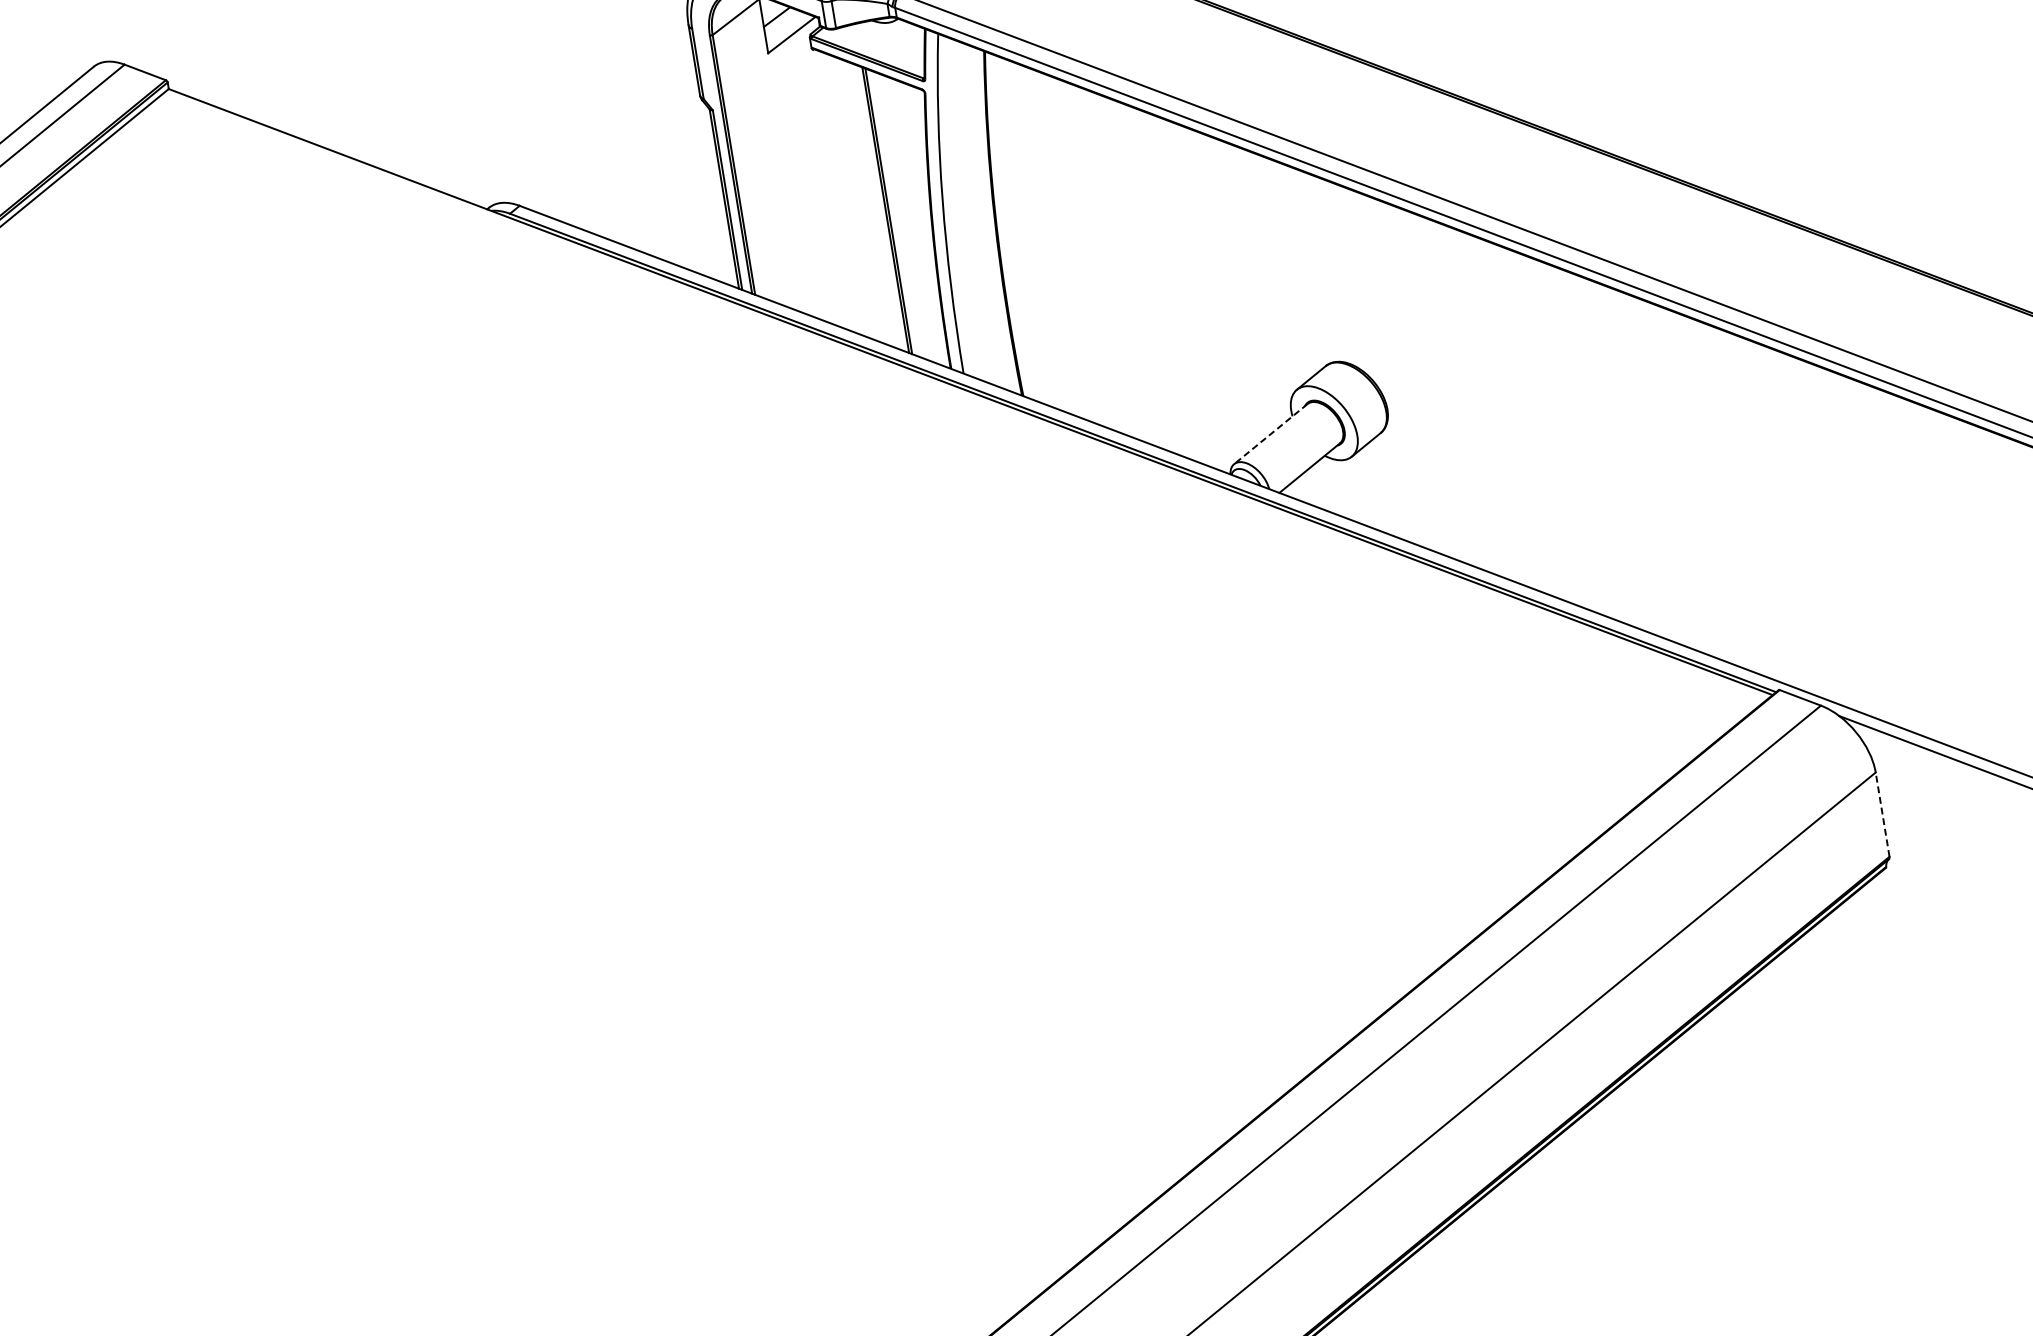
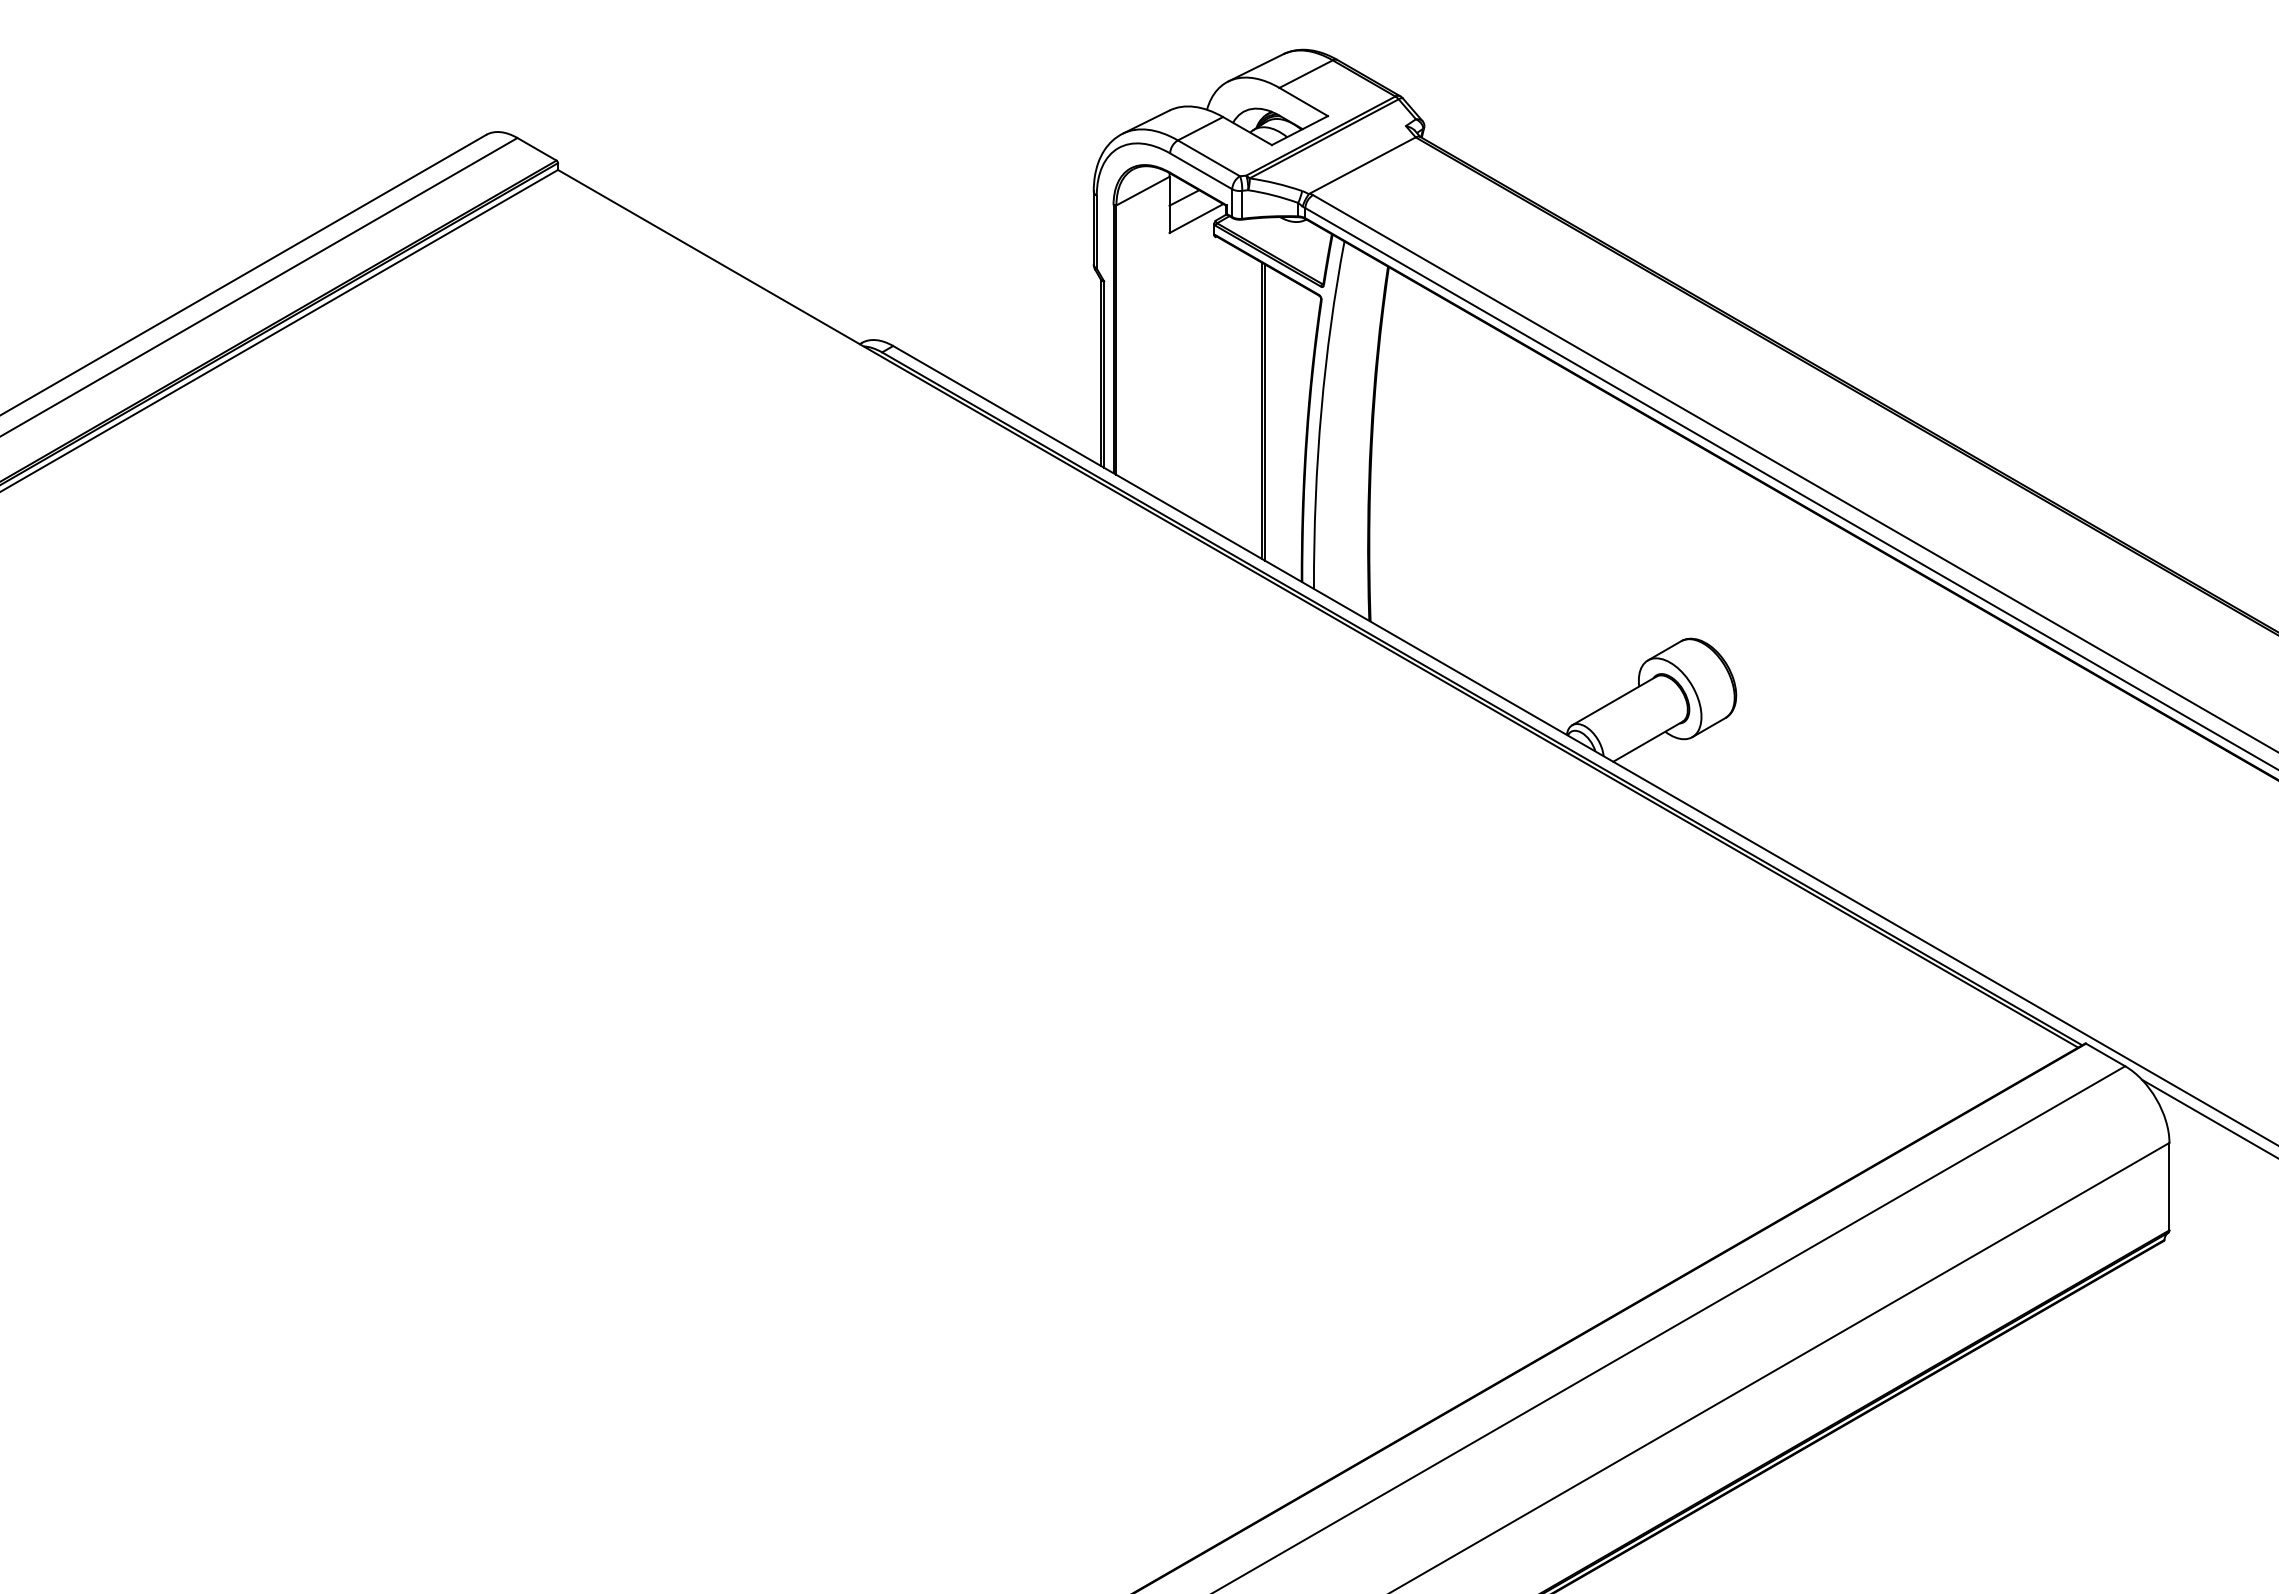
line: (1270, 433) -> (1614, 700), dashed -> solid
line: (1882, 814) -> (2169, 1186), dashed -> solid

